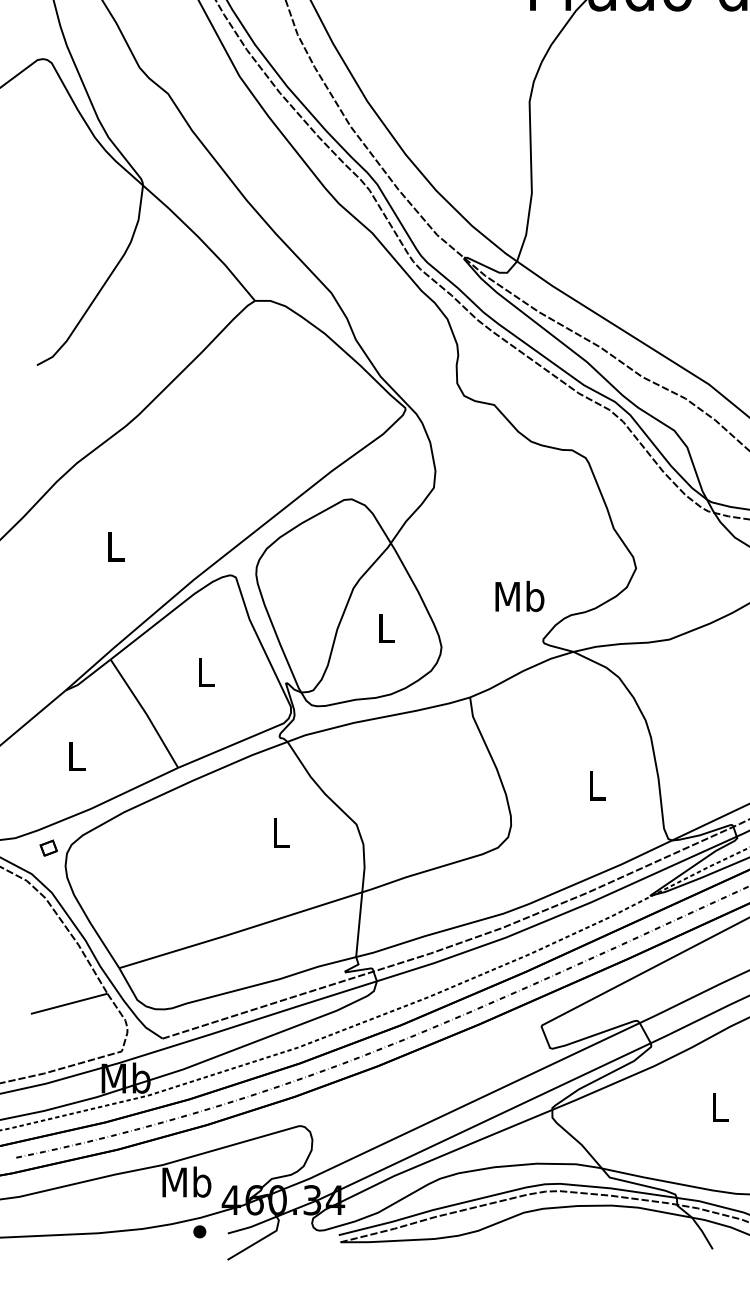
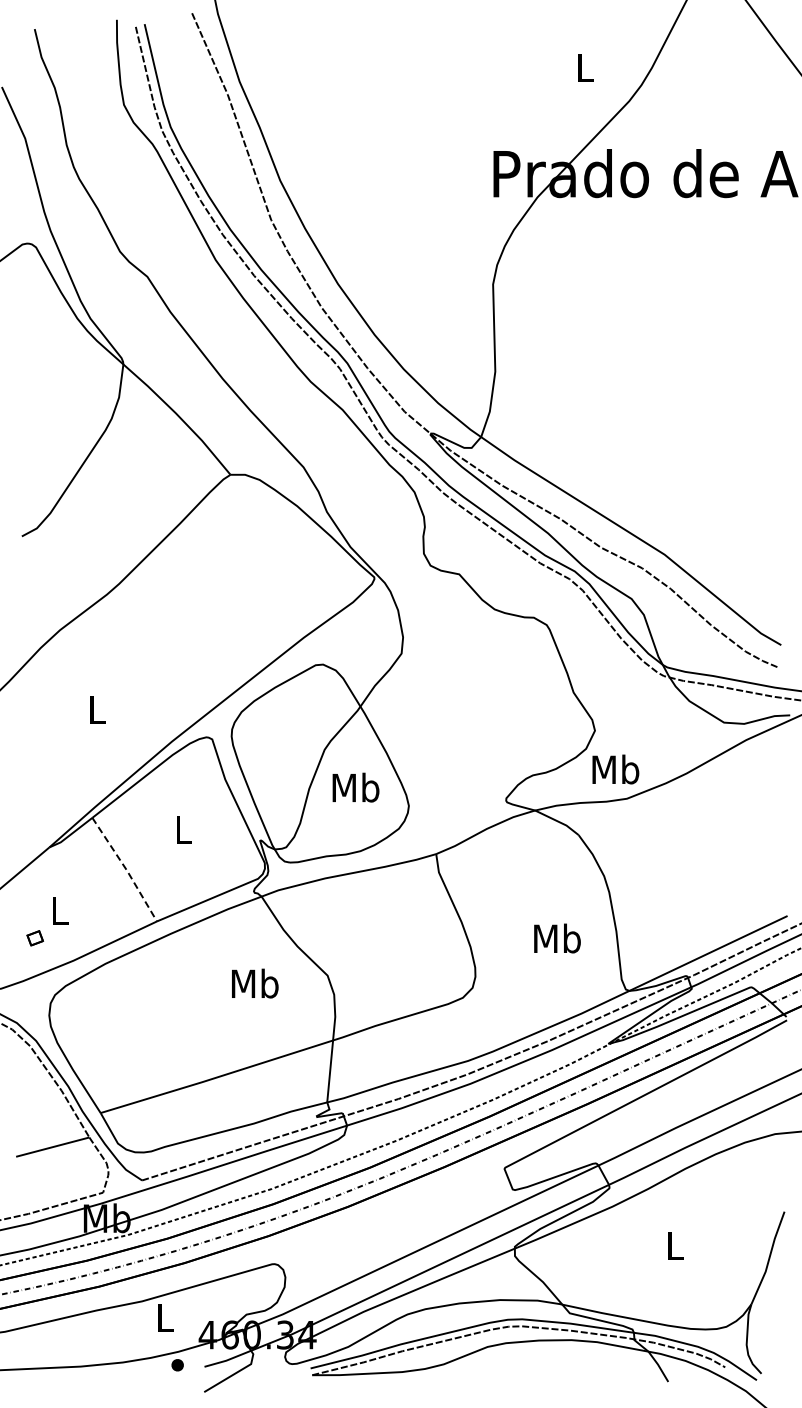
text: (519, 596) -> (615, 769), moved
text: (385, 627) -> (355, 787), L -> Mb
line: (146, 713) -> (126, 869), solid -> dashed
text: (596, 785) -> (557, 938), L -> Mb
text: (281, 832) -> (255, 983), L -> Mb
part: (48, 848) -> (34, 938), moved
text: (187, 1181) -> (165, 1317), Mb -> L

